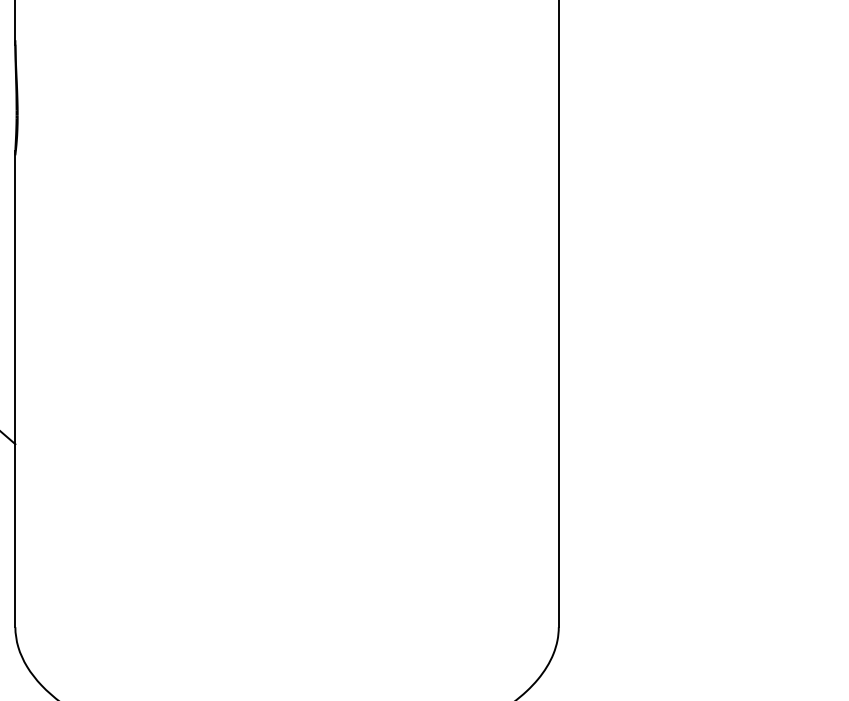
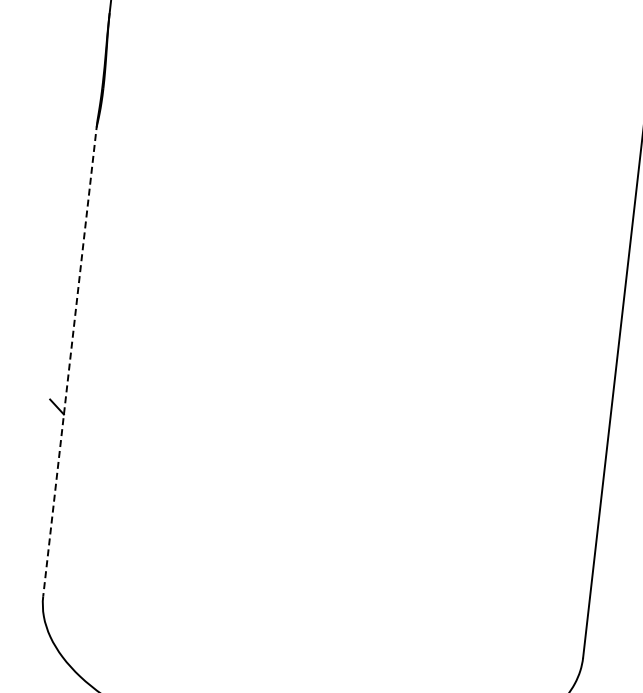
line: (15, 389) -> (70, 360), solid -> dashed

